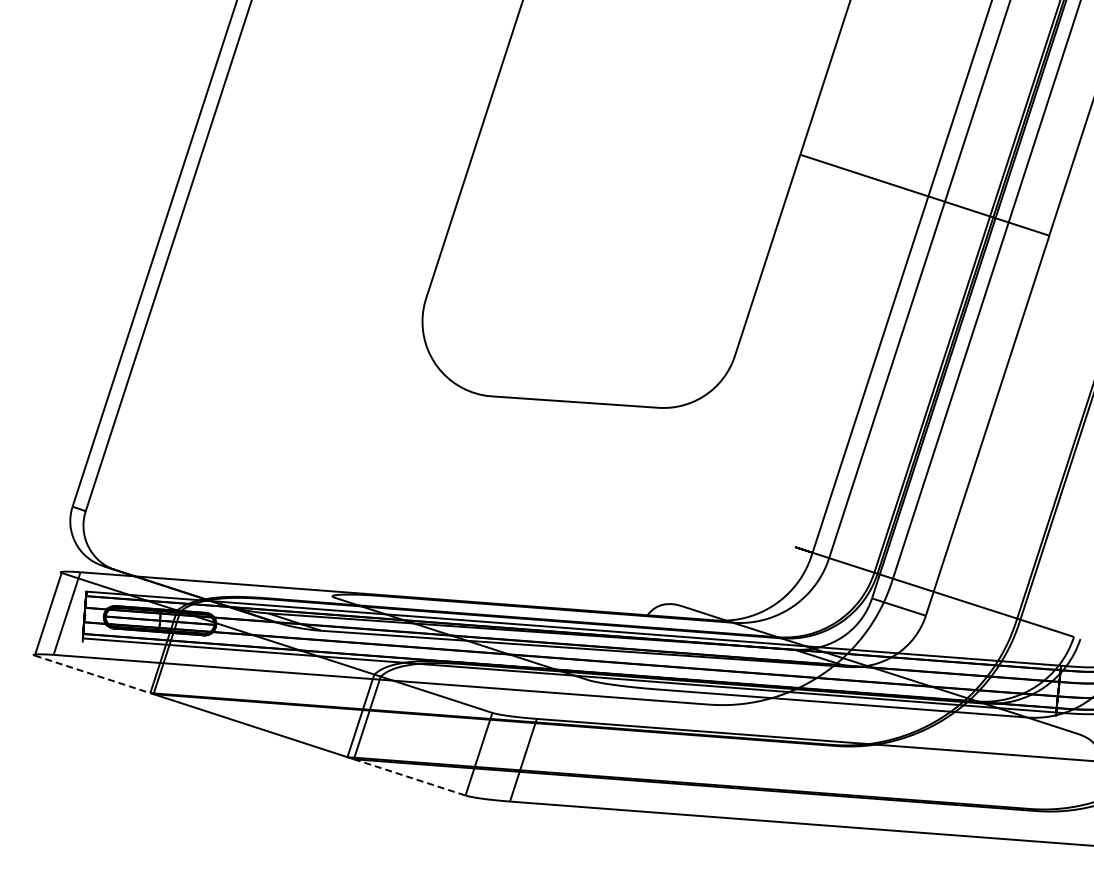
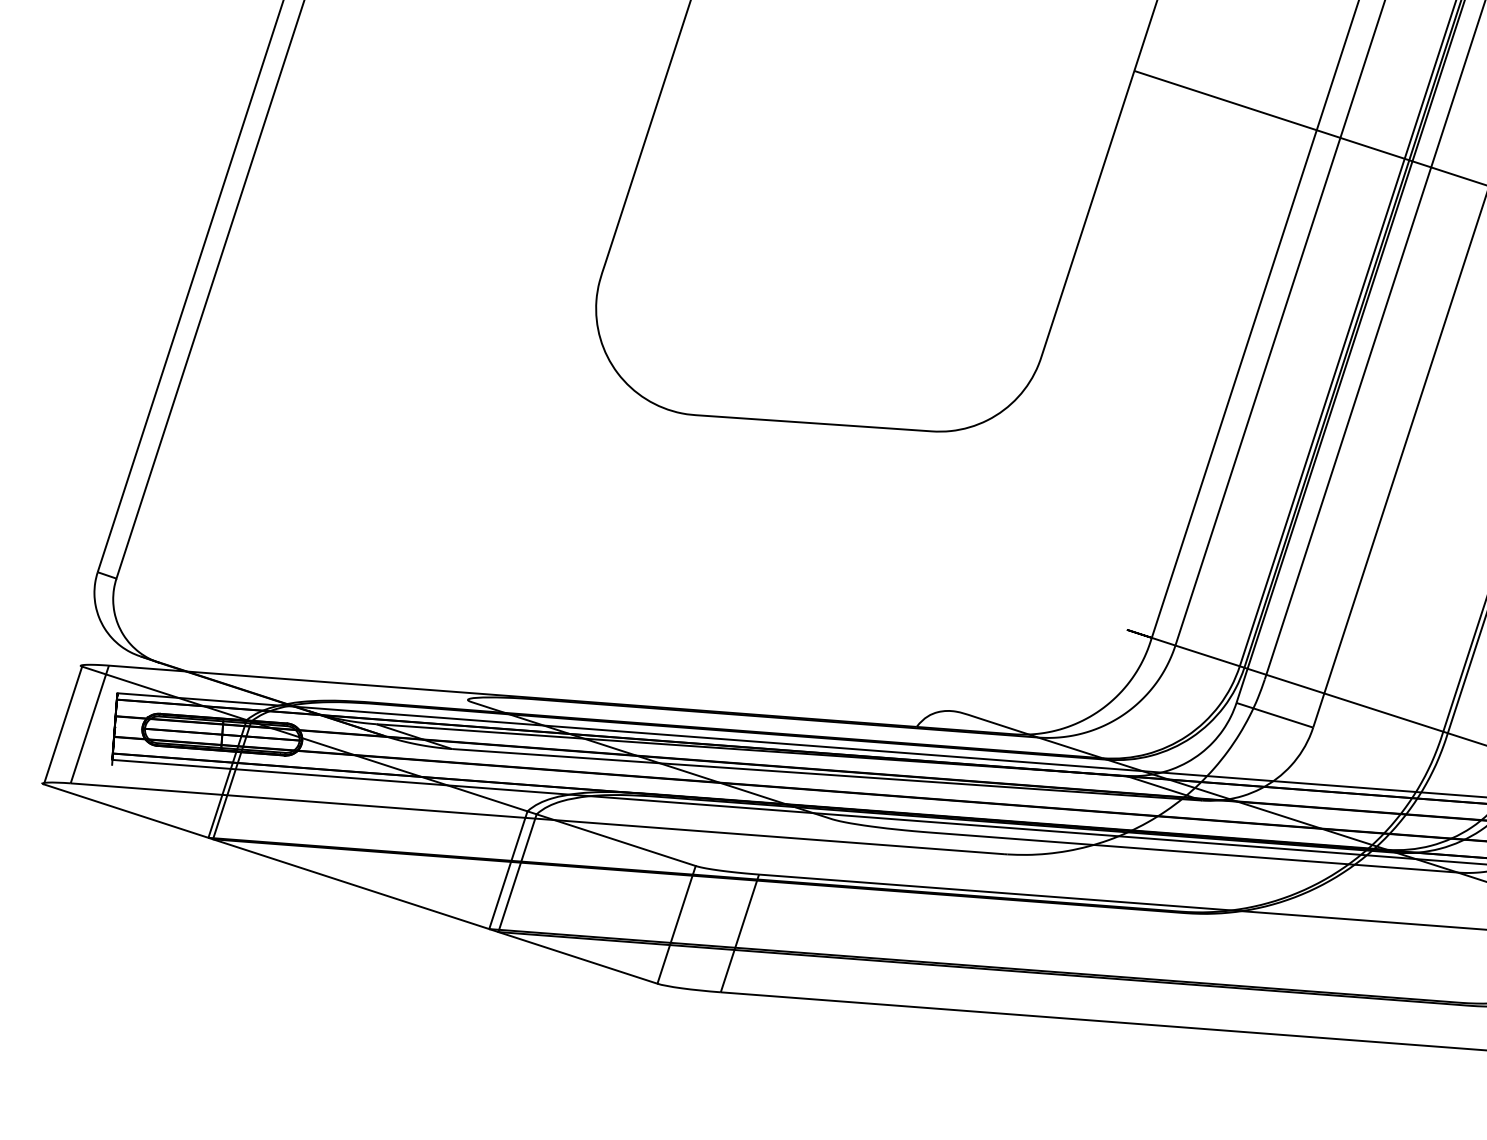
line: (92, 674) -> (126, 811), dashed -> solid
line: (409, 777) -> (577, 958), dashed -> solid

